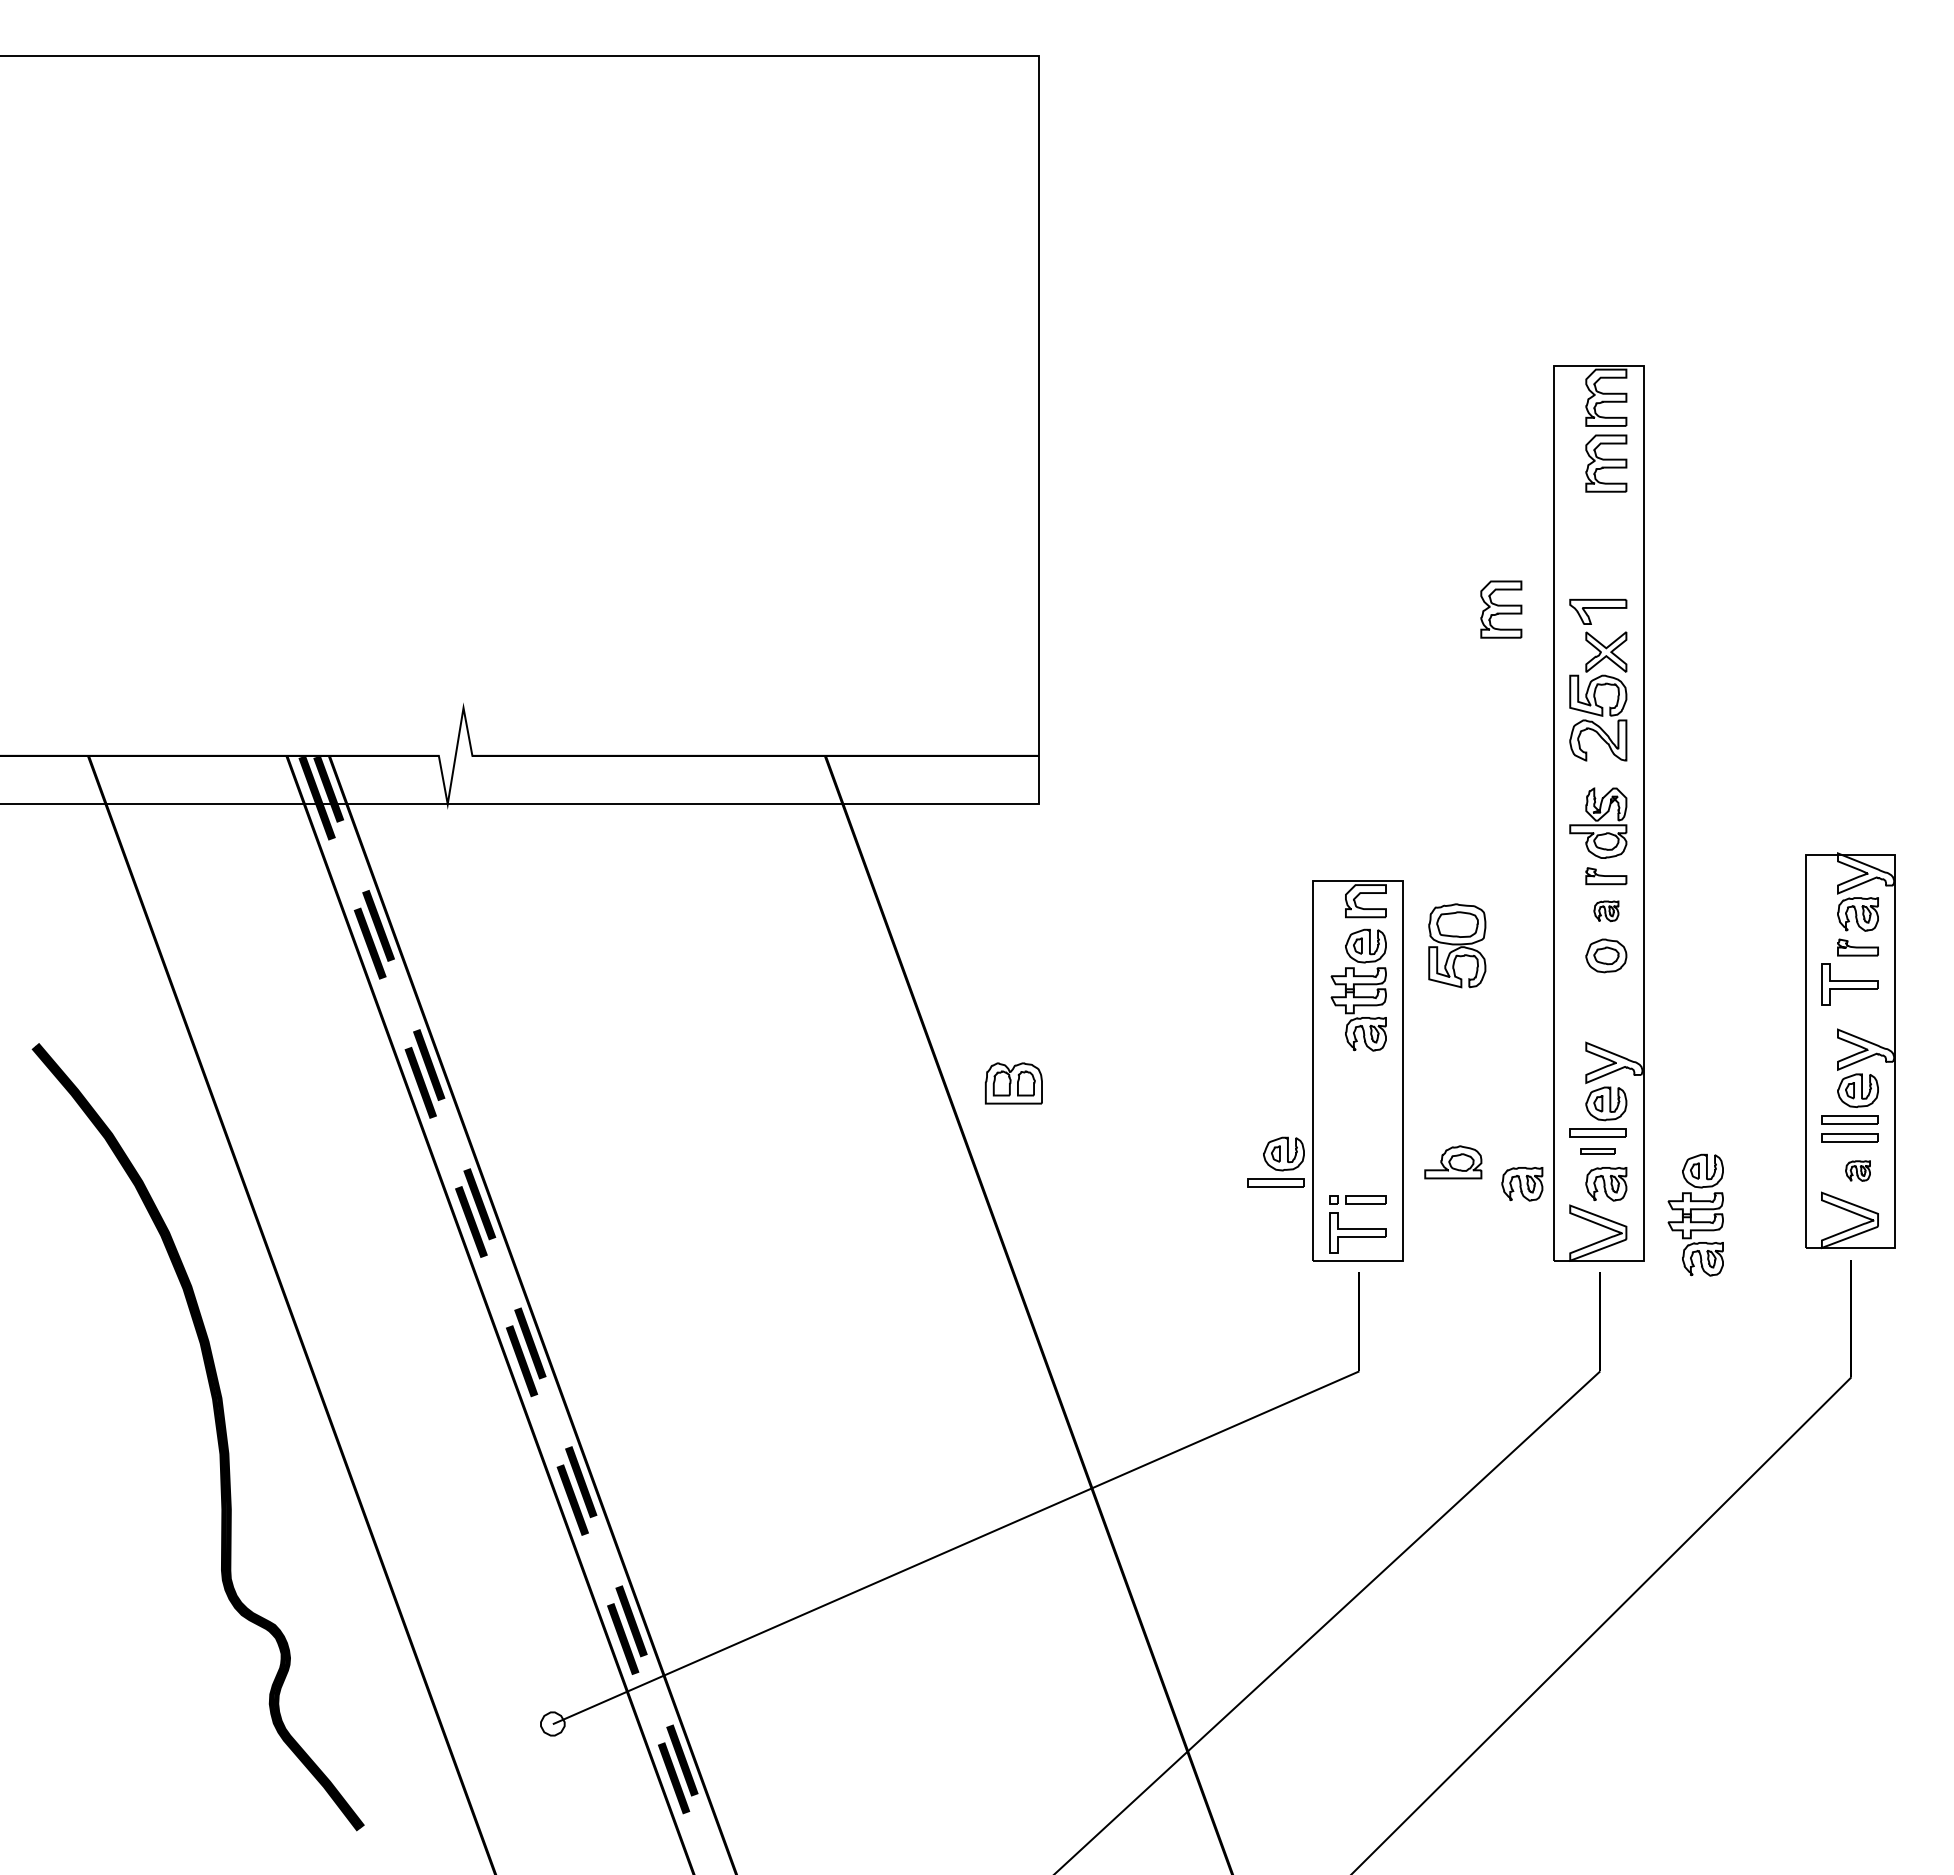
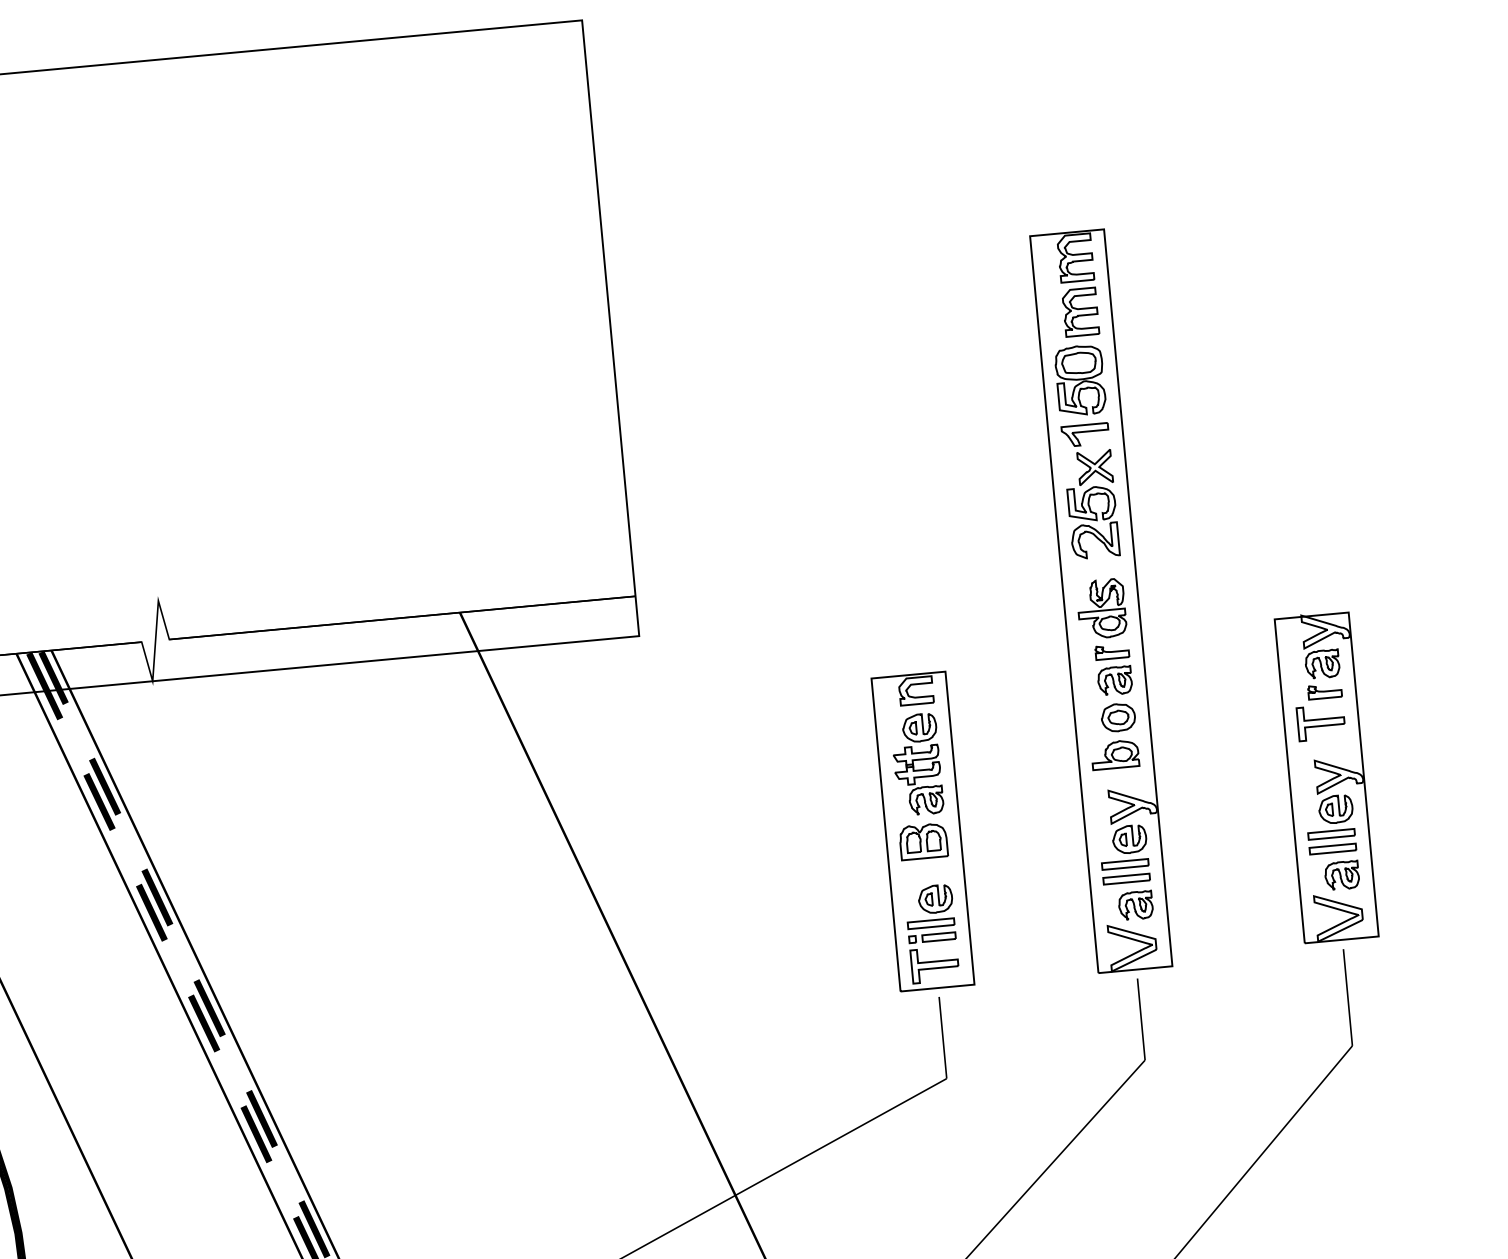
part: (1501, 609) -> (1005, 440), removed
part: (1606, 911) -> (1115, 681), size x1.67
part: (1457, 945) -> (1080, 380), moved
part: (1013, 1083) -> (923, 841), moved
part: (1597, 1150) -> (1125, 878), size x1.67
part: (1275, 1161) -> (929, 905), moved
part: (1453, 1162) -> (1115, 754), moved
part: (1857, 1170) -> (1341, 875), size x1.67
part: (1522, 1184) -> (1066, 912), removed
part: (1695, 1214) -> (1211, 923), removed

